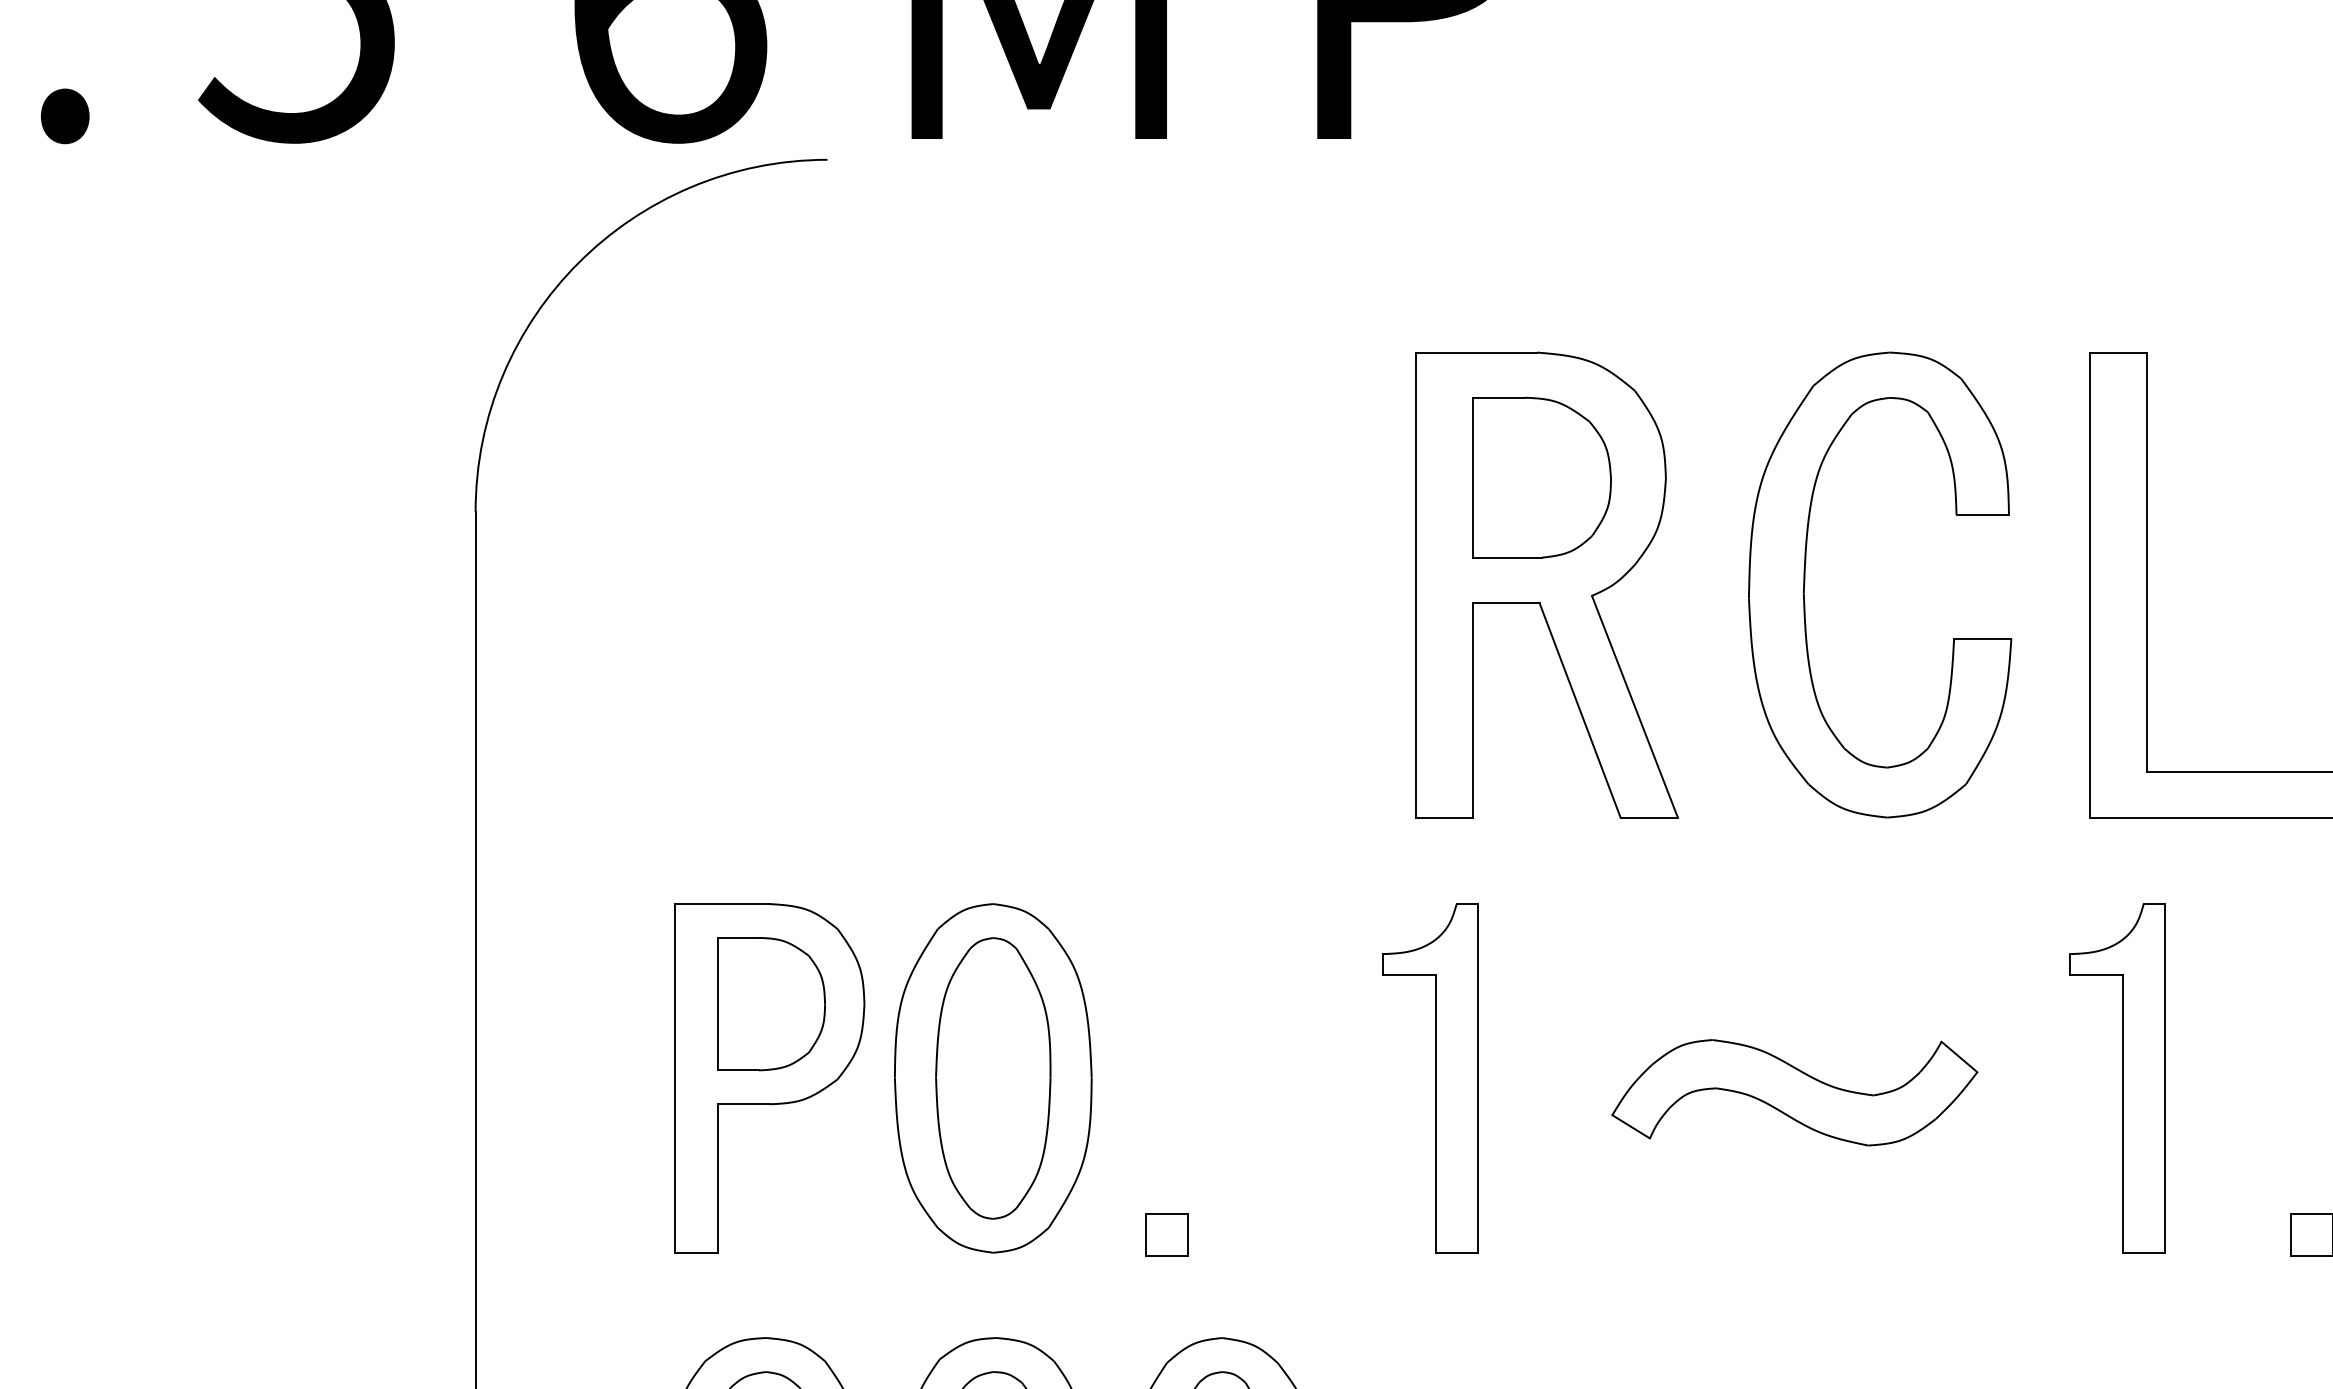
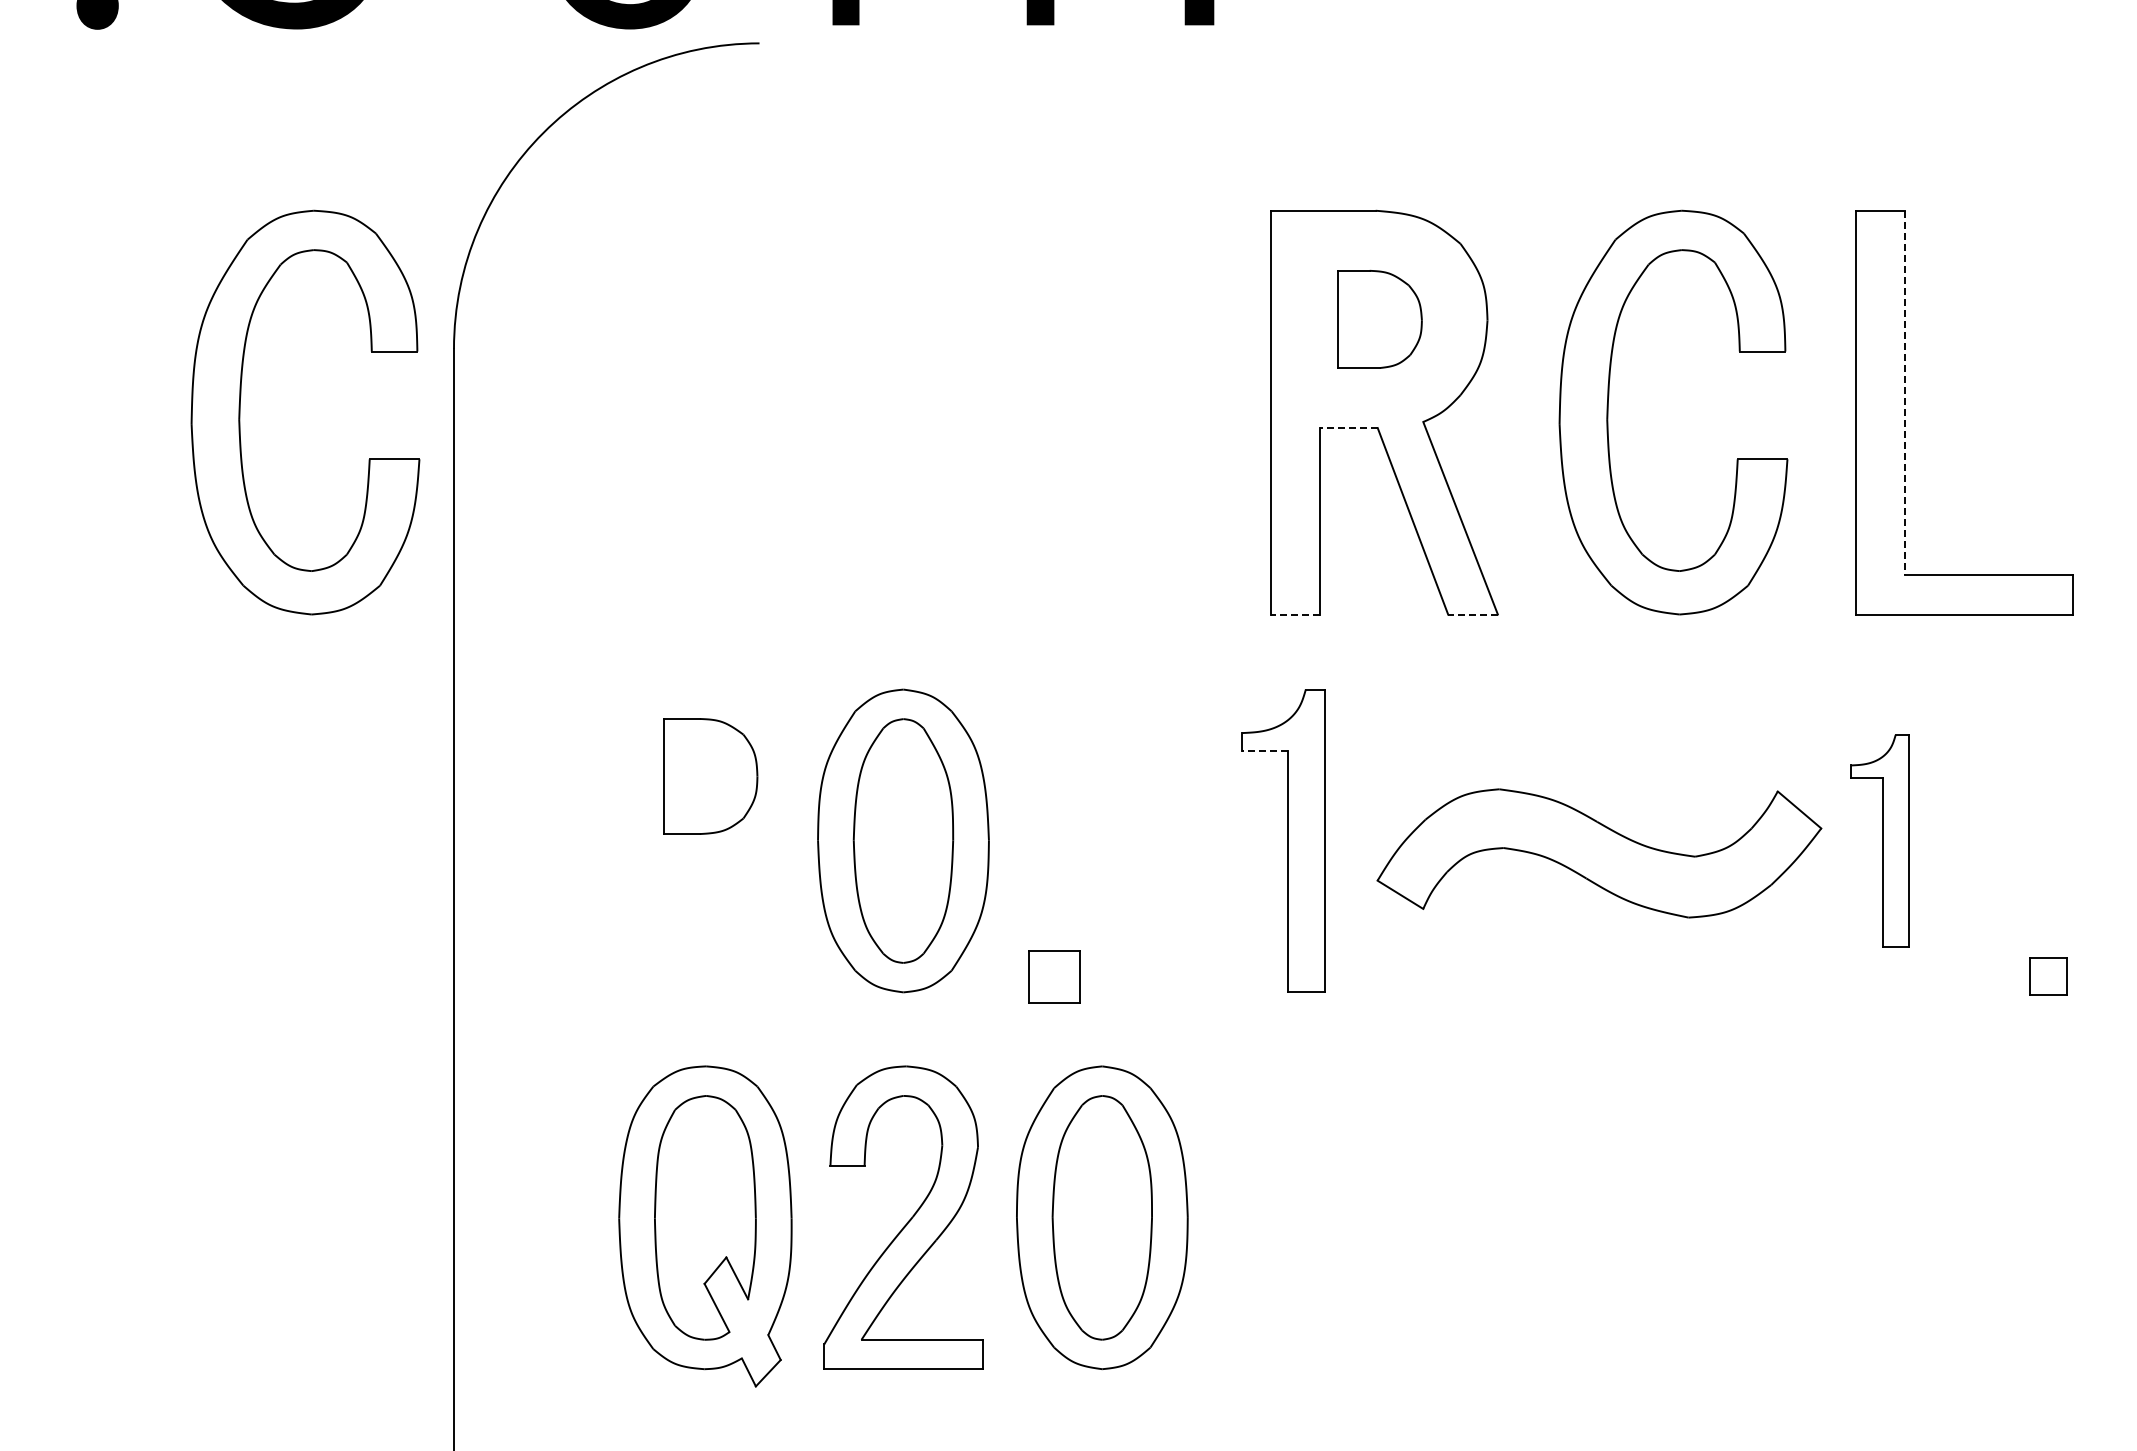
part: (1541, 477) -> (1379, 319), size x0.7
line: (2147, 563) -> (1905, 393), solid -> dashed
part: (229, 584) -> (240, 412), added
line: (1505, 603) -> (1348, 428), solid -> dashed
line: (1444, 817) -> (1295, 614), solid -> dashed
line: (1649, 817) -> (1473, 614), solid -> dashed
line: (1409, 975) -> (1264, 751), solid -> dashed
part: (769, 1077) -> (709, 840), removed
part: (2117, 1077) -> (1879, 840), size x0.7
part: (1794, 1092) -> (1599, 853), size x1.4
part: (1167, 1234) -> (1054, 976), size x1.4

